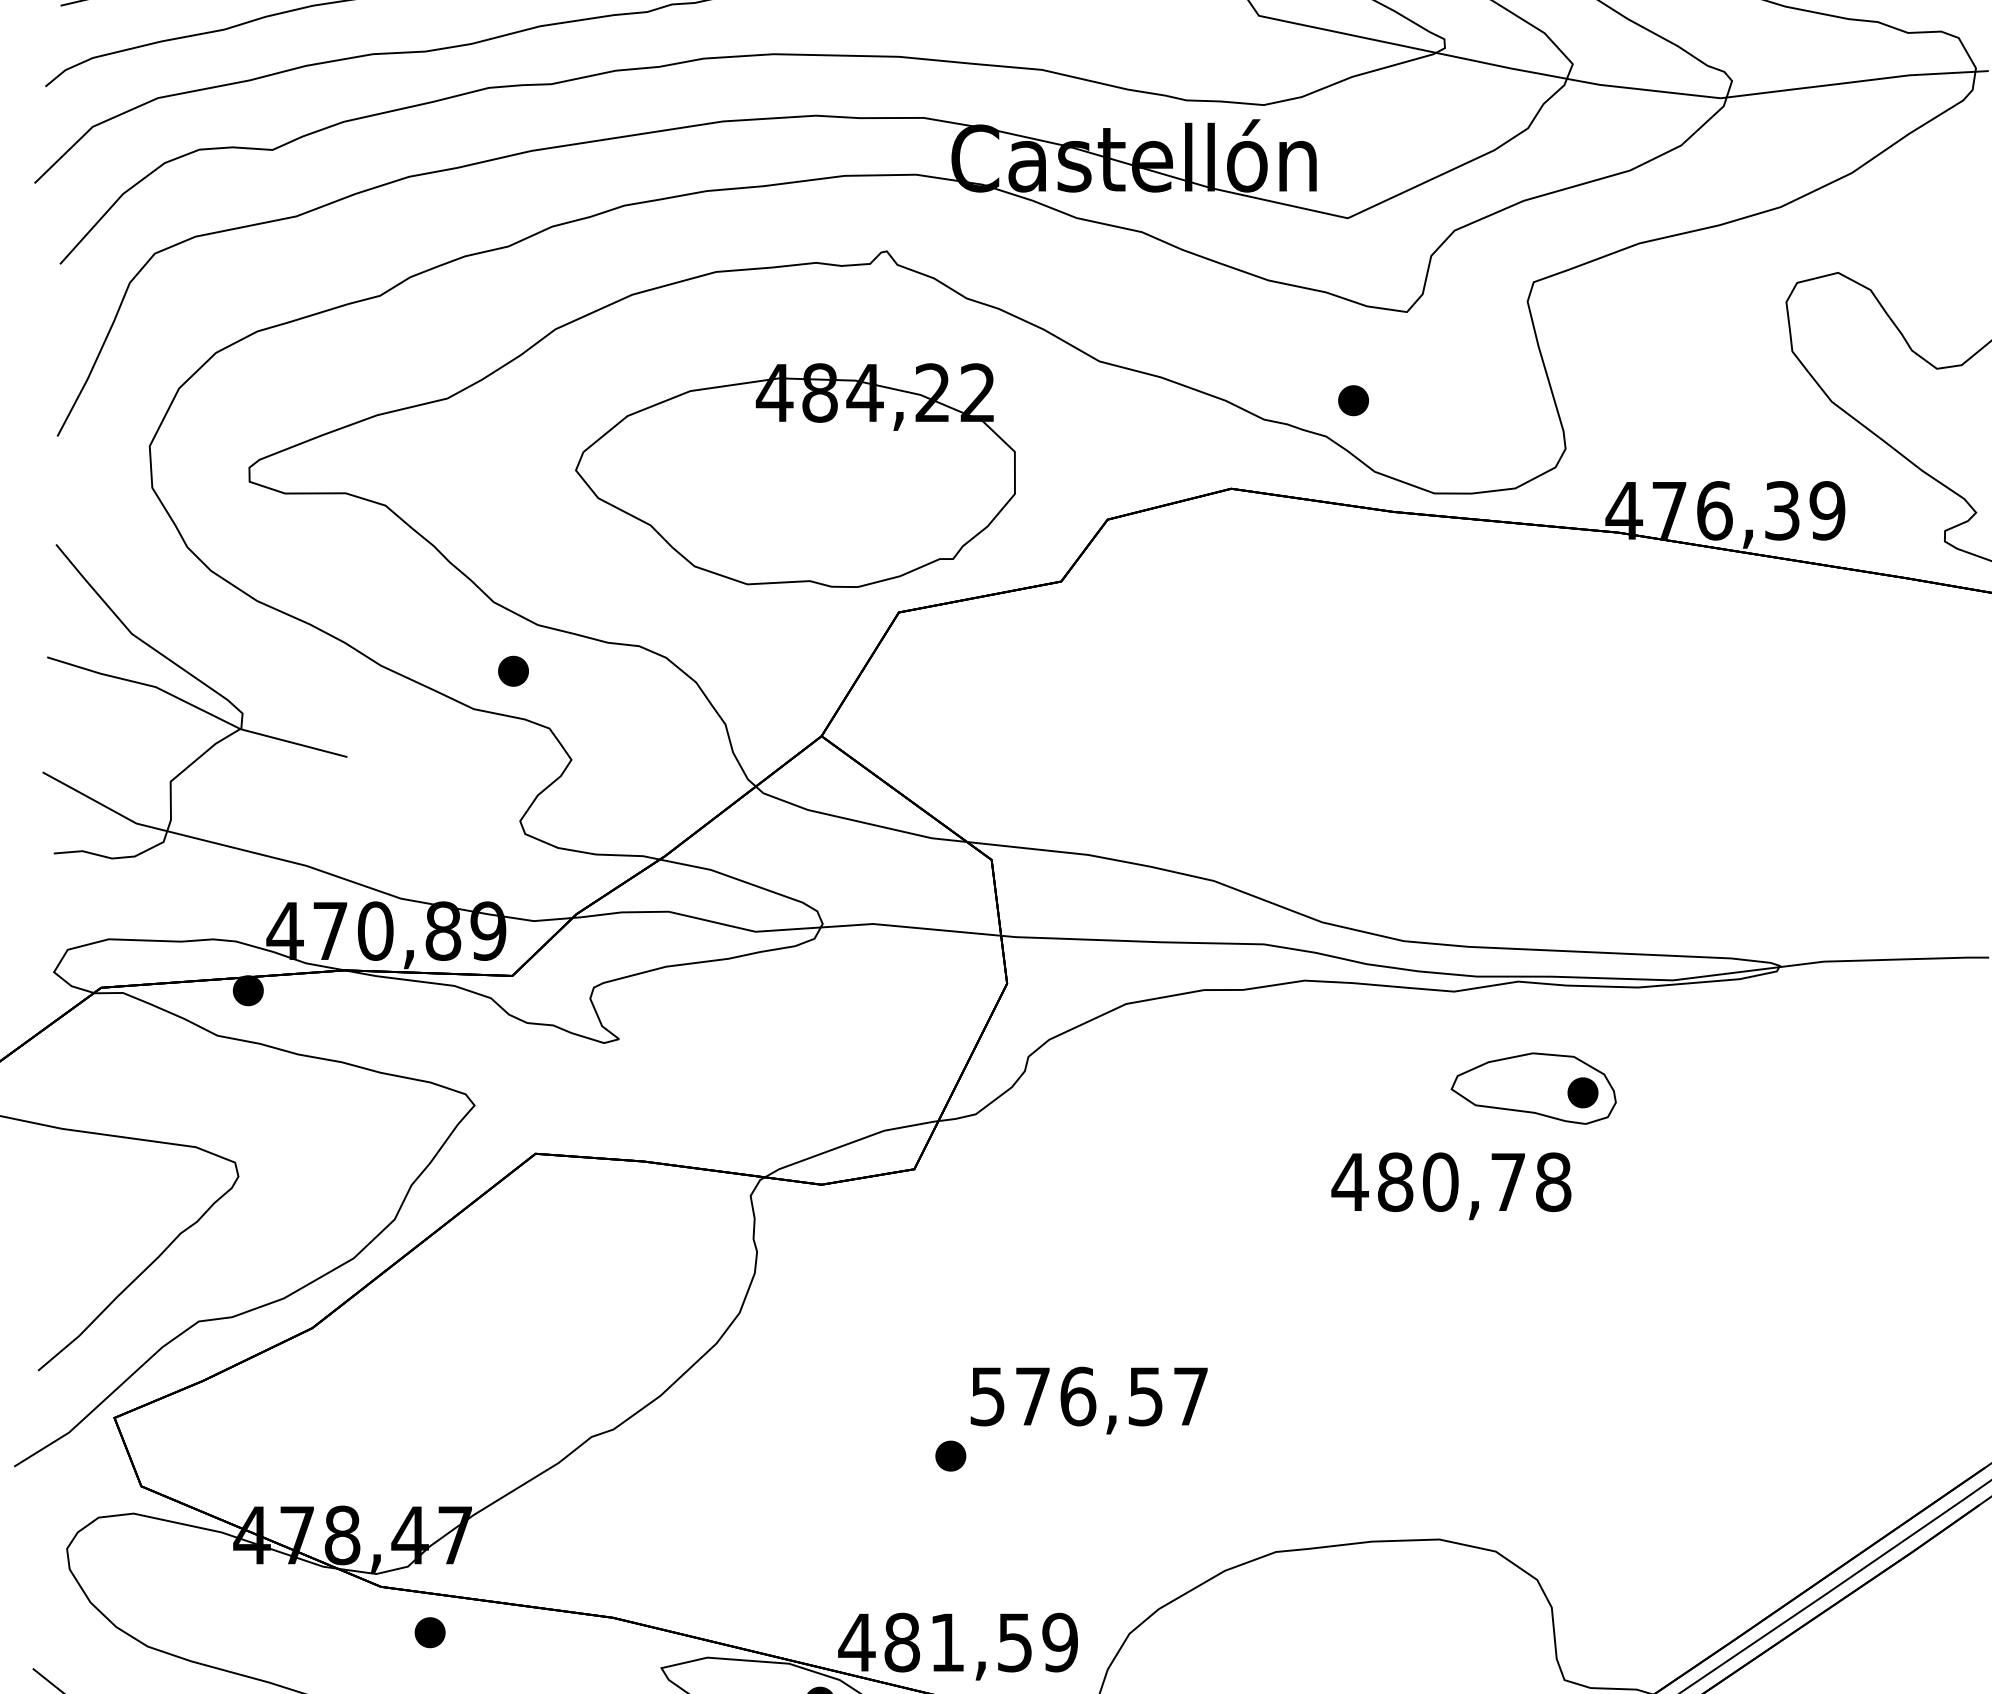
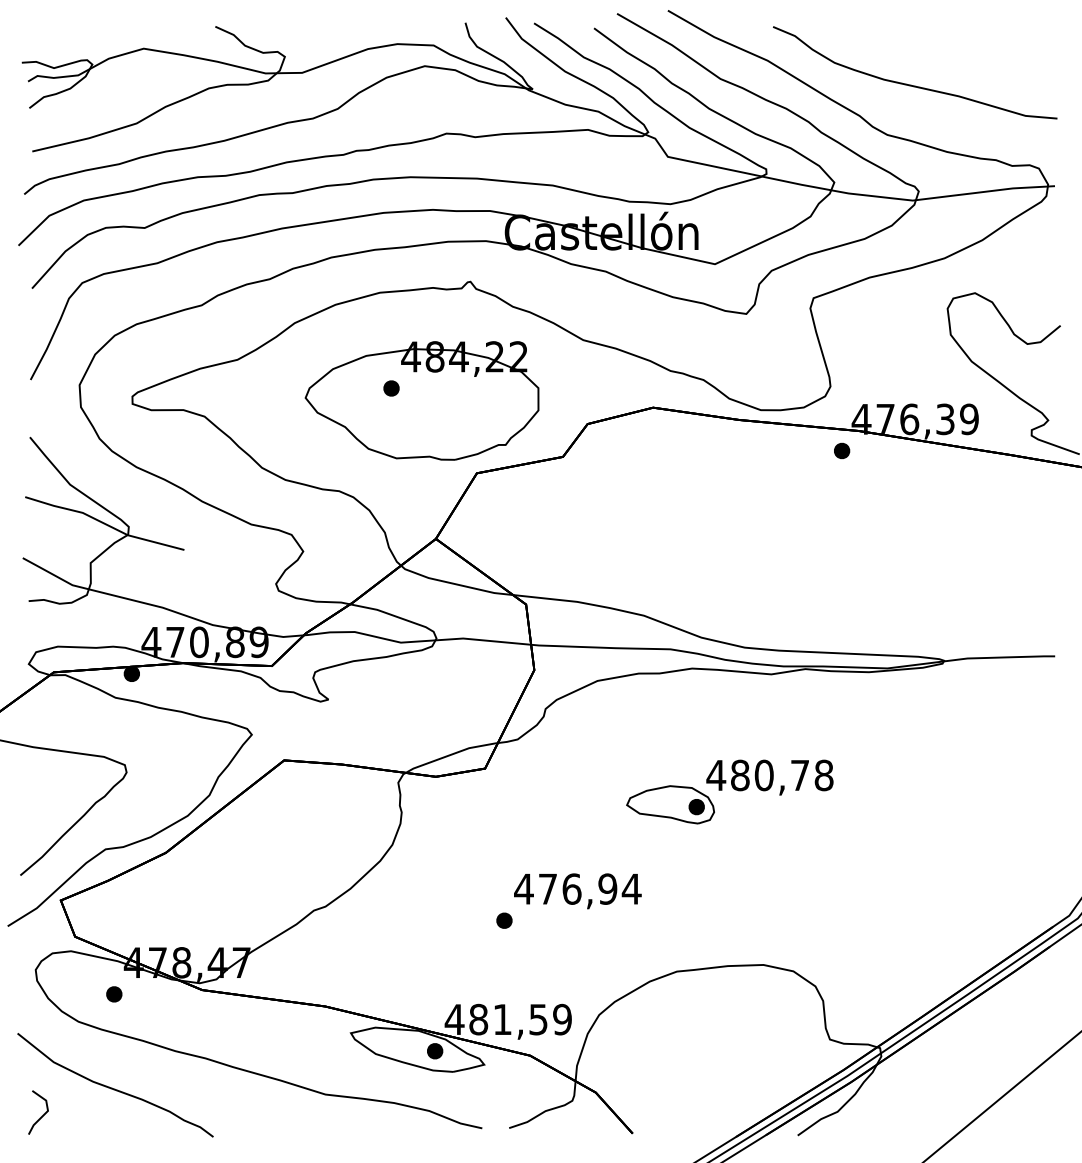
part: (1354, 399) -> (842, 450), moved
part: (513, 671) -> (391, 388), moved
part: (1533, 1087) -> (670, 804), moved
text: (1088, 1395) -> (577, 888), 576,57 -> 476,94
part: (430, 1632) -> (114, 994), moved

